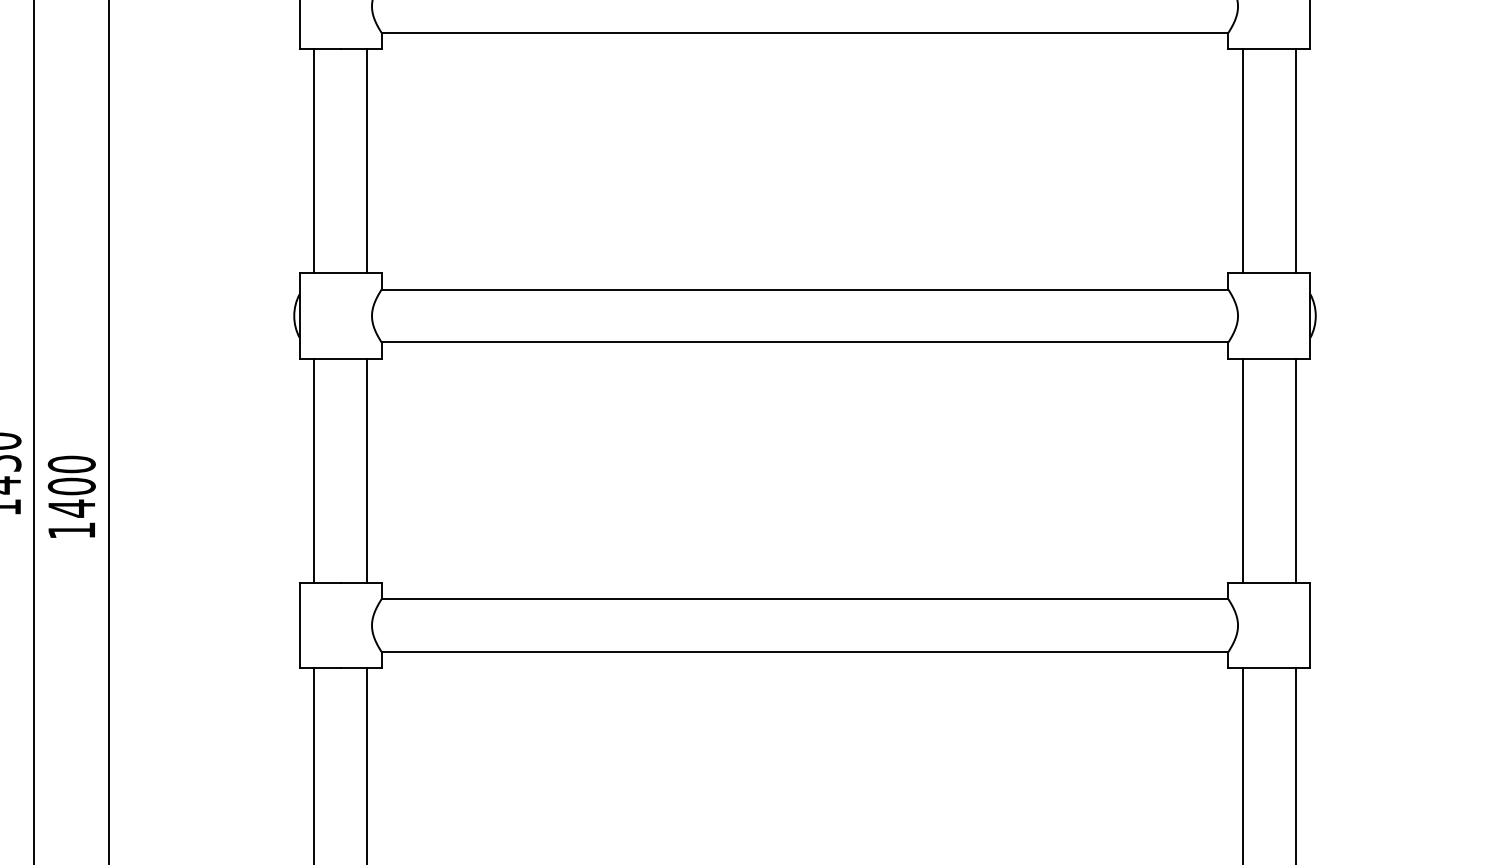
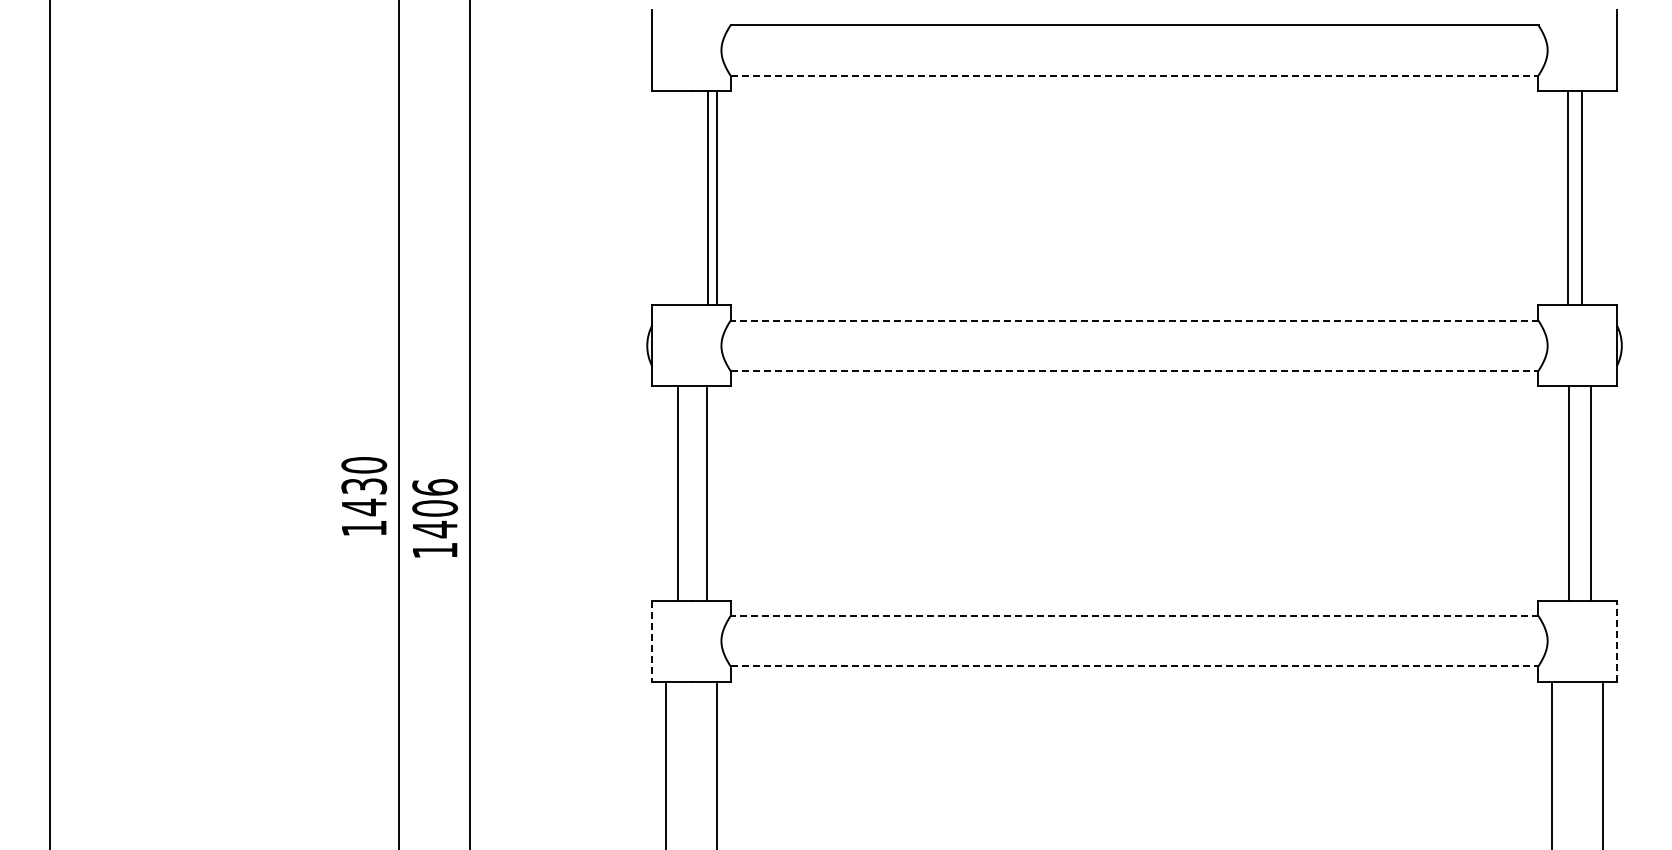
line: (804, 32) -> (1134, 75), solid -> dashed
line: (314, 161) -> (708, 198), moved
line: (1243, 161) -> (1582, 198), moved
line: (1295, 161) -> (1567, 198), moved
line: (804, 289) -> (1134, 320), solid -> dashed
line: (804, 341) -> (1134, 370), solid -> dashed
text: (71, 464) -> (434, 487), 1400 -> 1406
line: (314, 470) -> (707, 493), moved
line: (366, 470) -> (677, 493), moved
line: (1243, 470) -> (1591, 493), moved
line: (1295, 470) -> (1568, 493), moved
line: (804, 599) -> (1134, 616), solid -> dashed
line: (299, 625) -> (652, 641), solid -> dashed
line: (1310, 625) -> (1616, 641), solid -> dashed
line: (804, 652) -> (1134, 666), solid -> dashed

